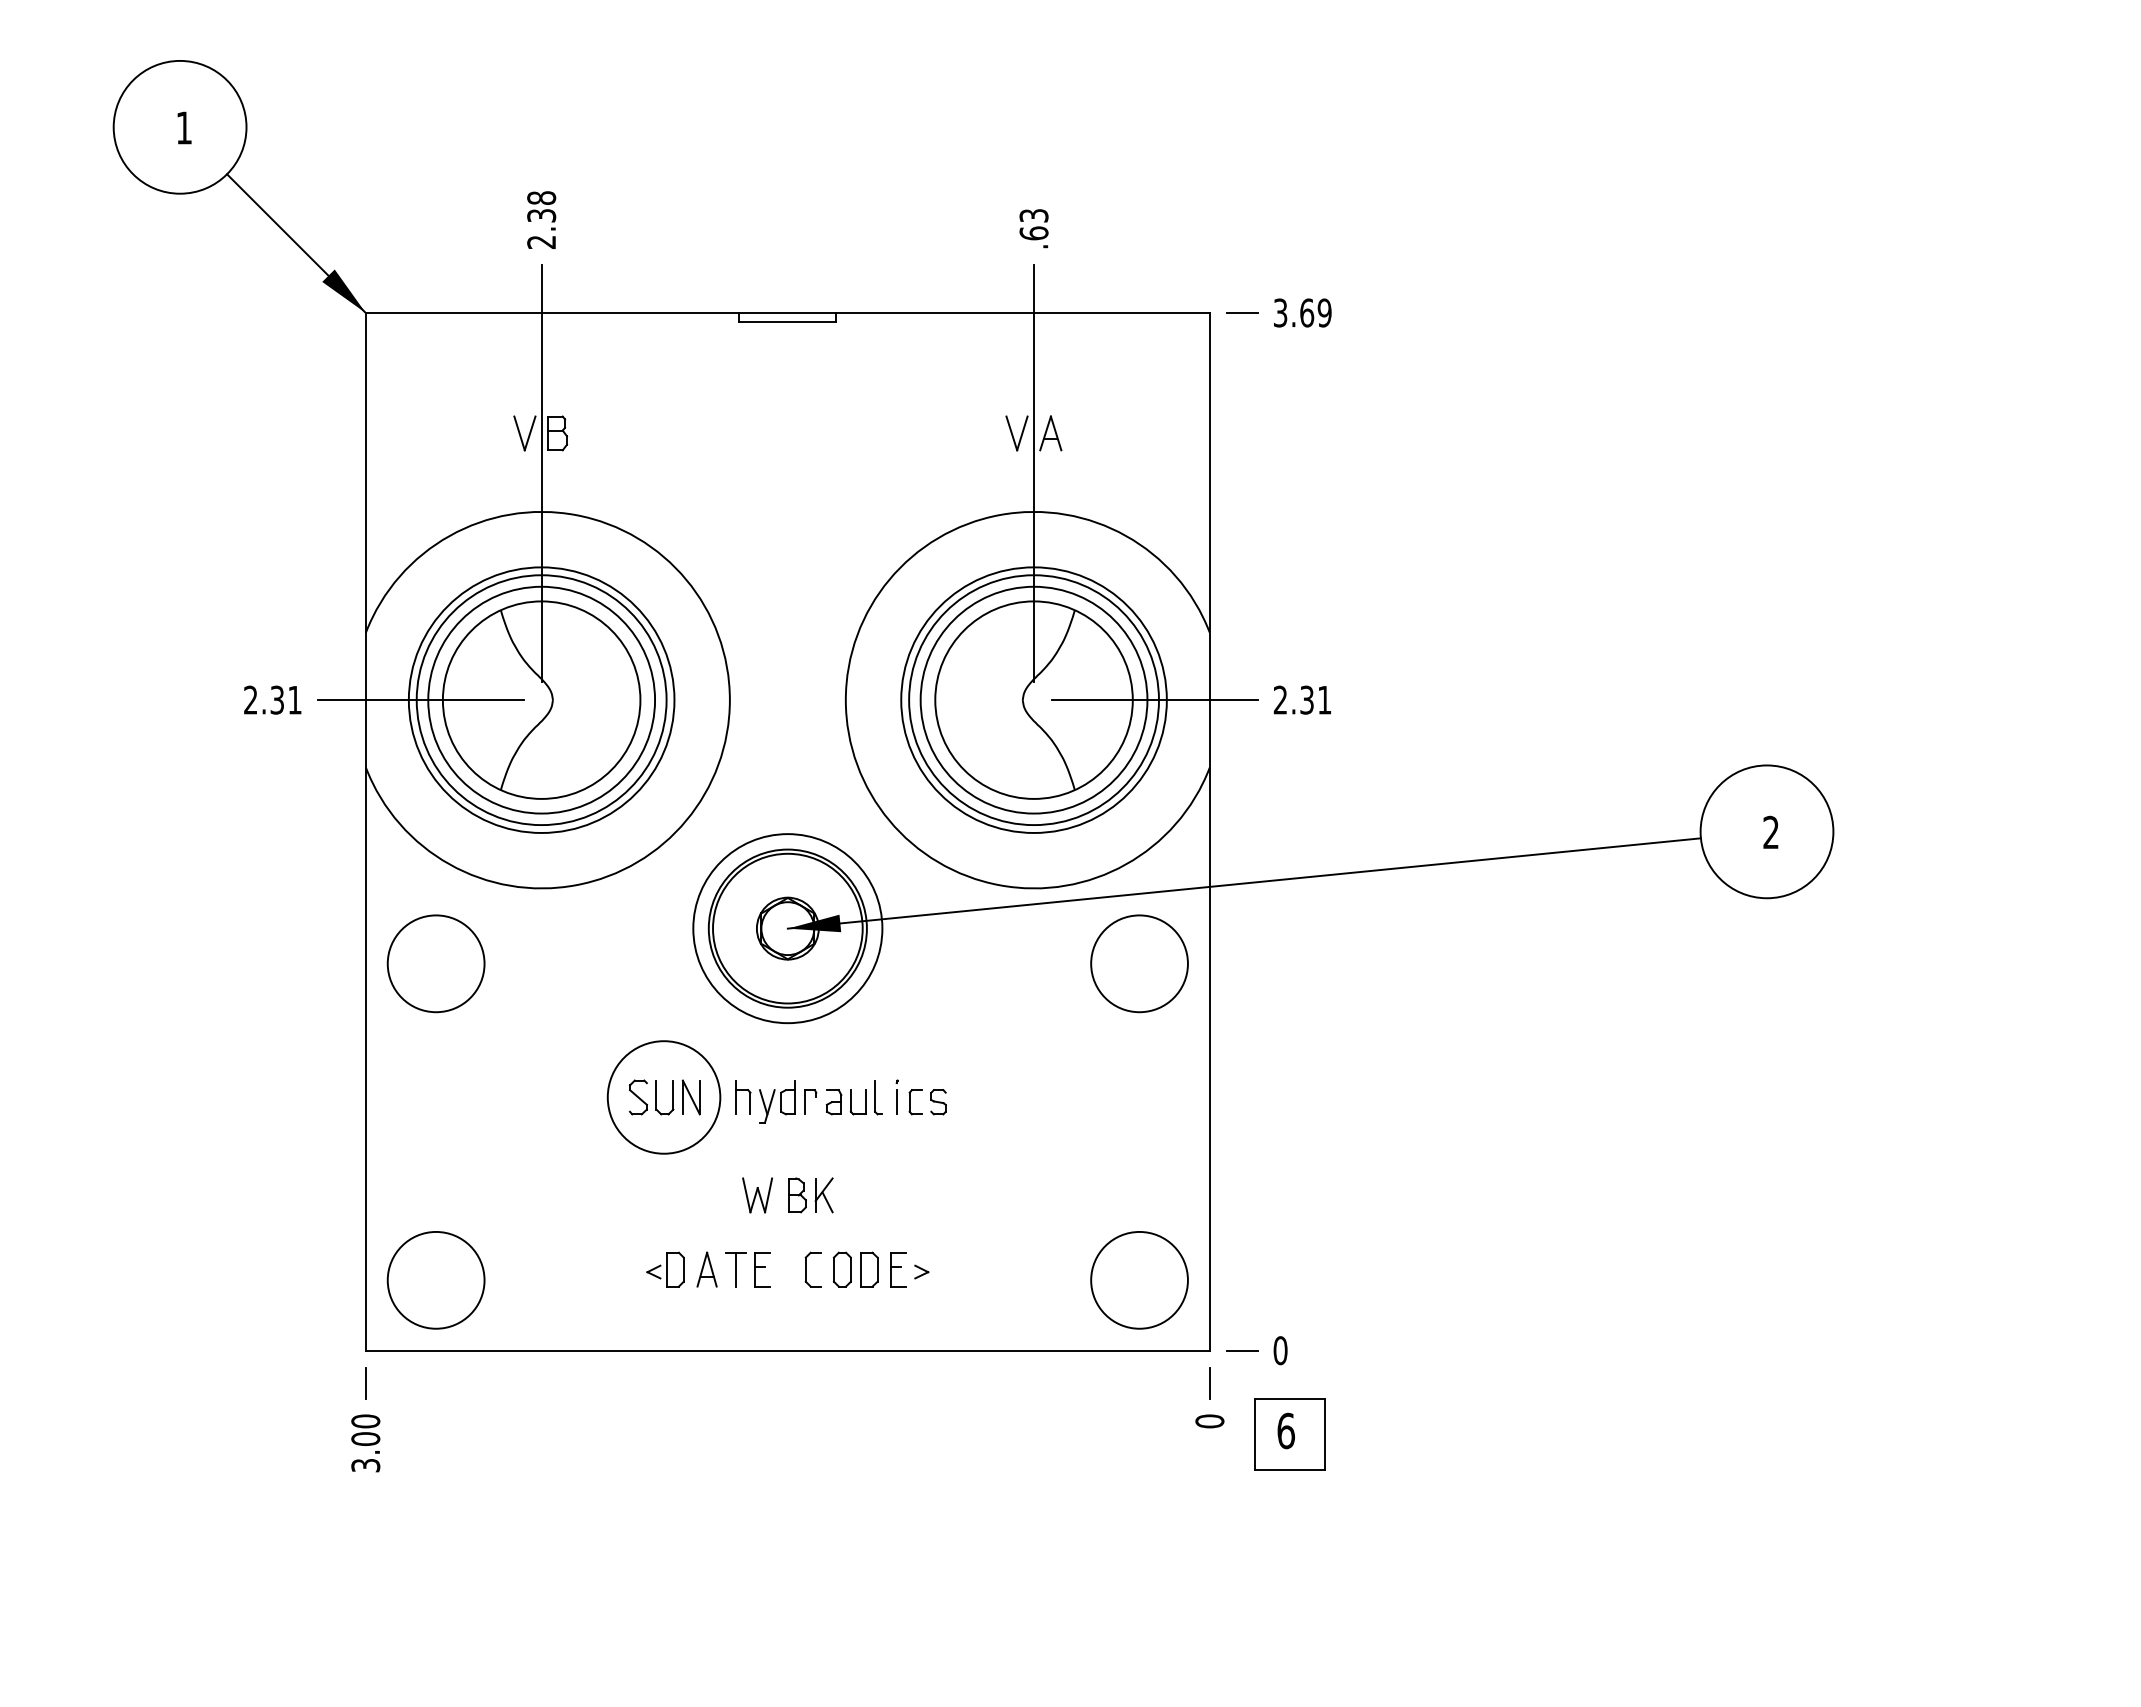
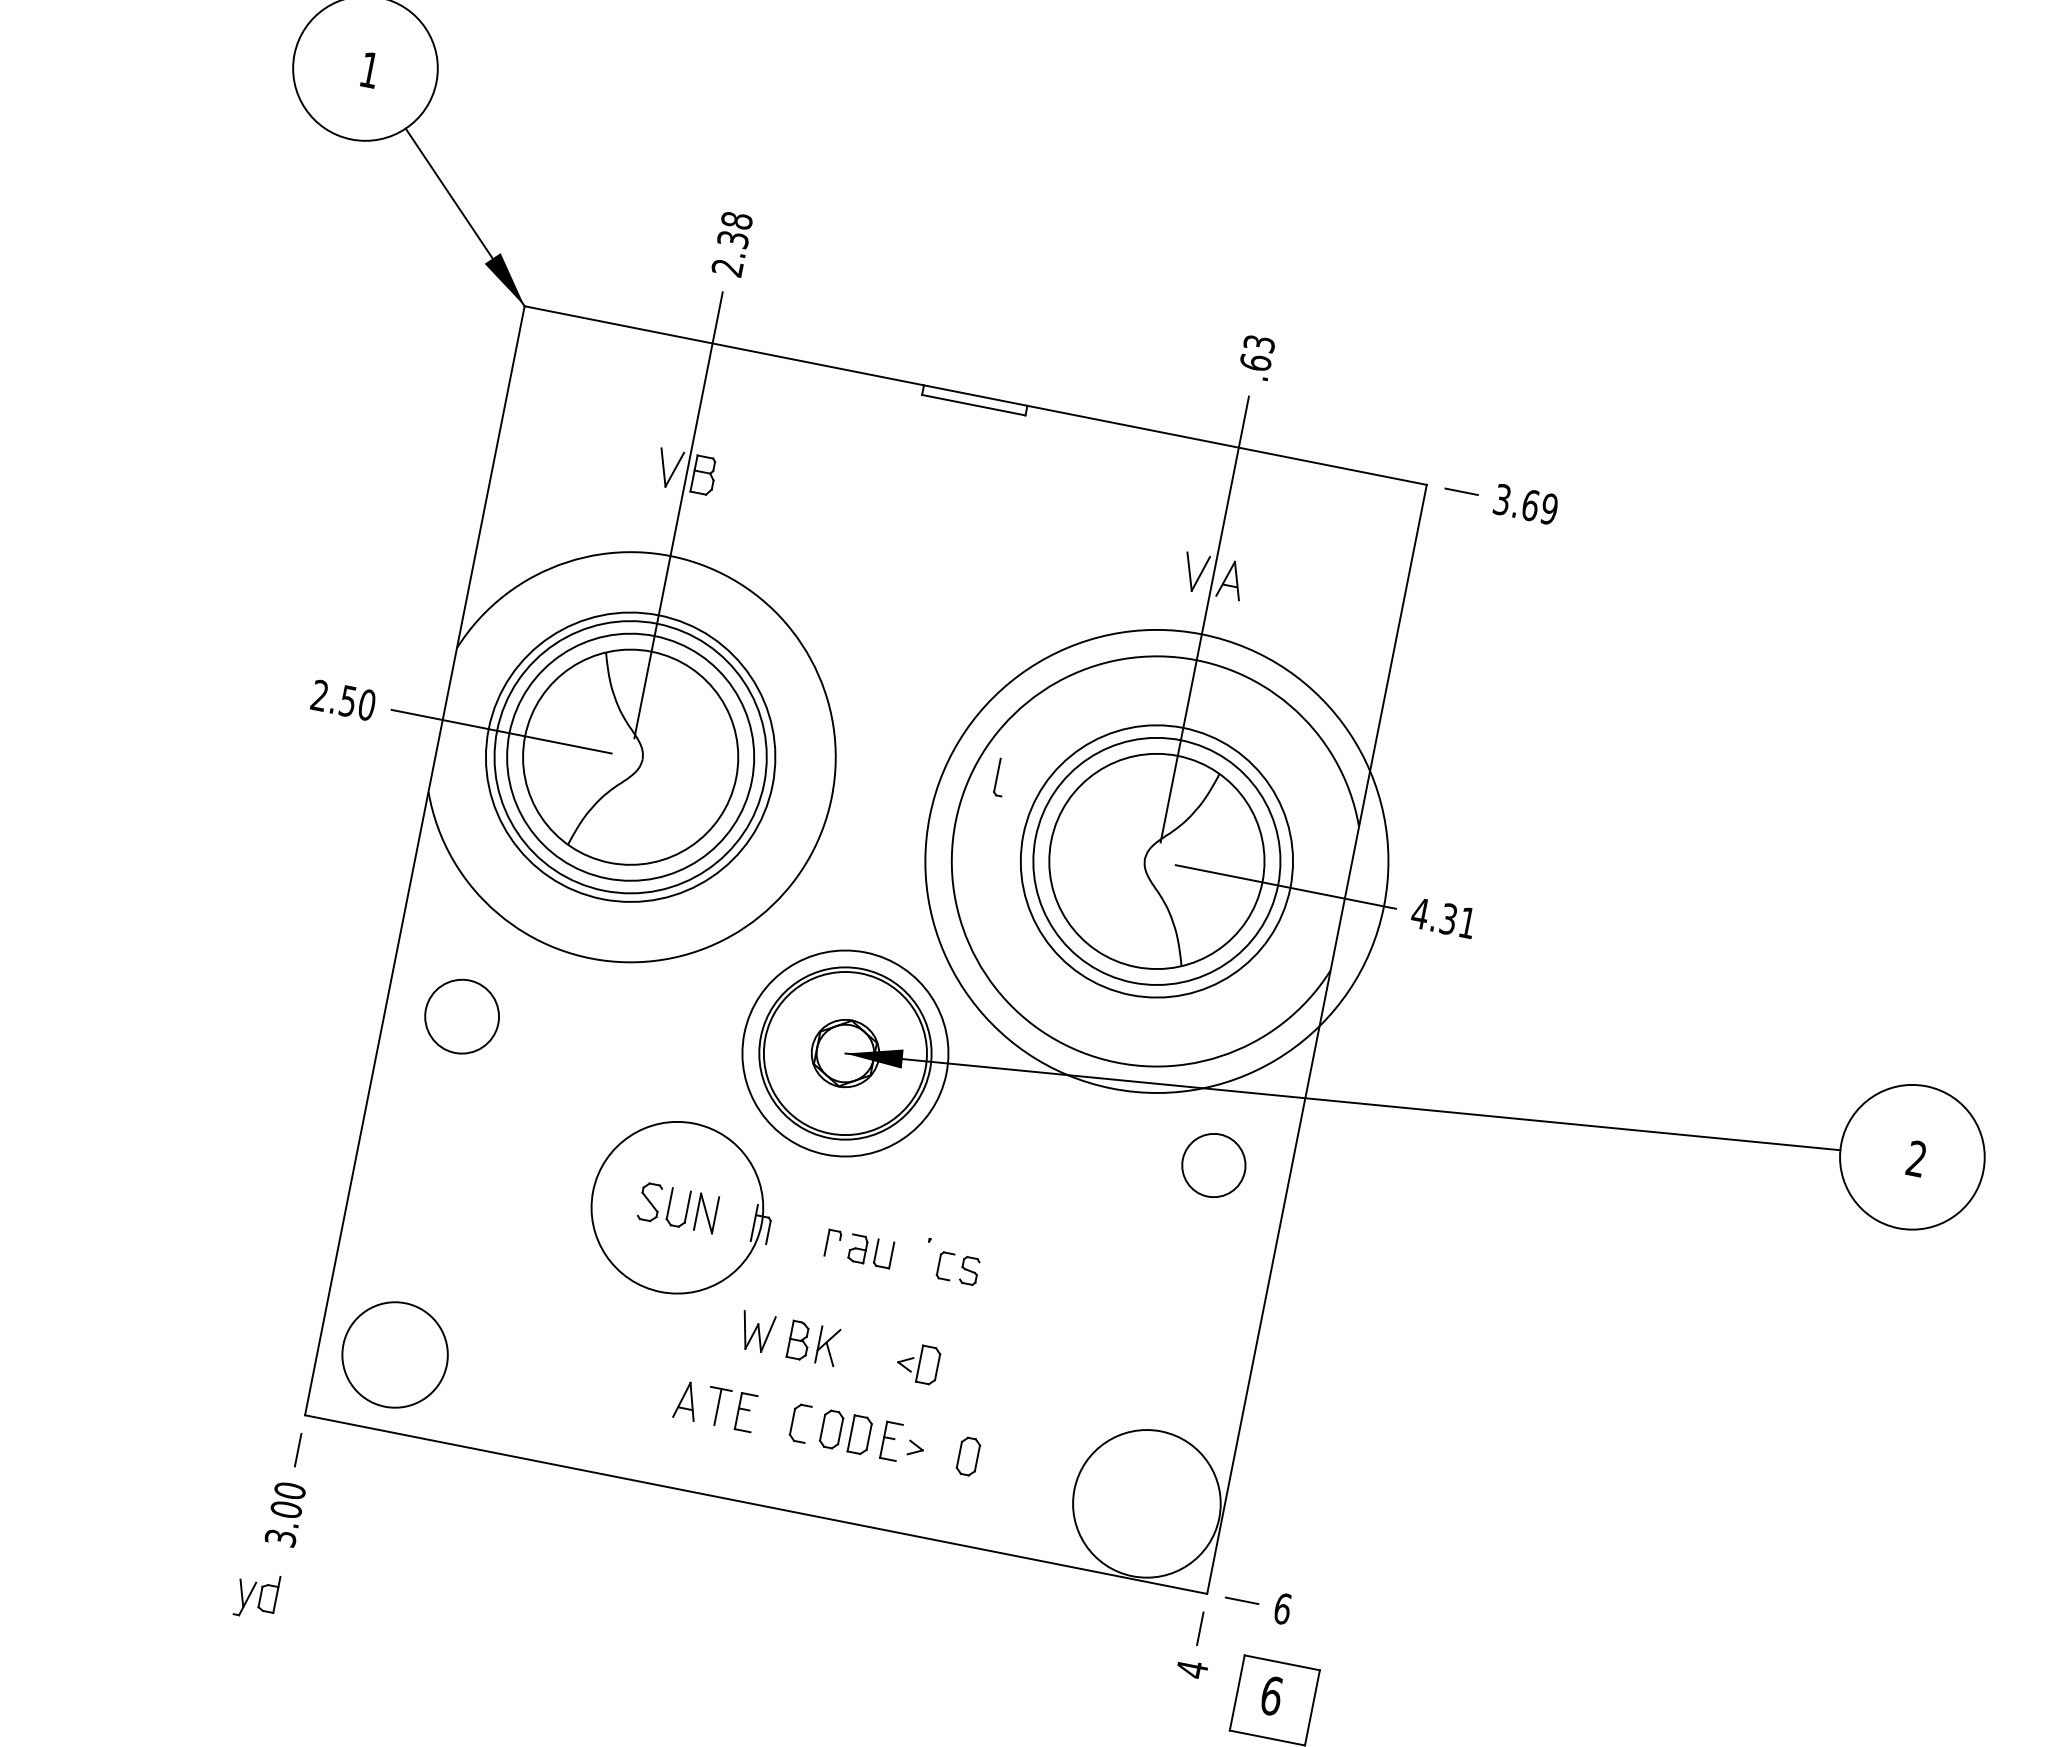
text: (286, 699) -> (358, 702), 2.31 -> 2.50
circle: (1033, 699) -> (1156, 860), size x1.6
text: (1280, 699) -> (1420, 912), 2.31 -> 4.31
circle: (435, 963) -> (461, 1016), size x0.7
circle: (1139, 963) -> (1213, 1165), size x0.6
circle: (663, 1097) -> (676, 1207), size x1.4
part: (878, 1097) -> (1000, 777), moved
part: (777, 1101) -> (256, 1595), moved
line: (896, 1102) -> (924, 1262), removed
part: (665, 1269) -> (918, 1363), moved
part: (969, 1269) -> (967, 1456), added
circle: (1139, 1279) -> (1147, 1502), size x1.4
text: (1280, 1350) -> (1282, 1608), 0 -> 6
text: (1209, 1421) -> (1191, 1669), 0 -> 4

